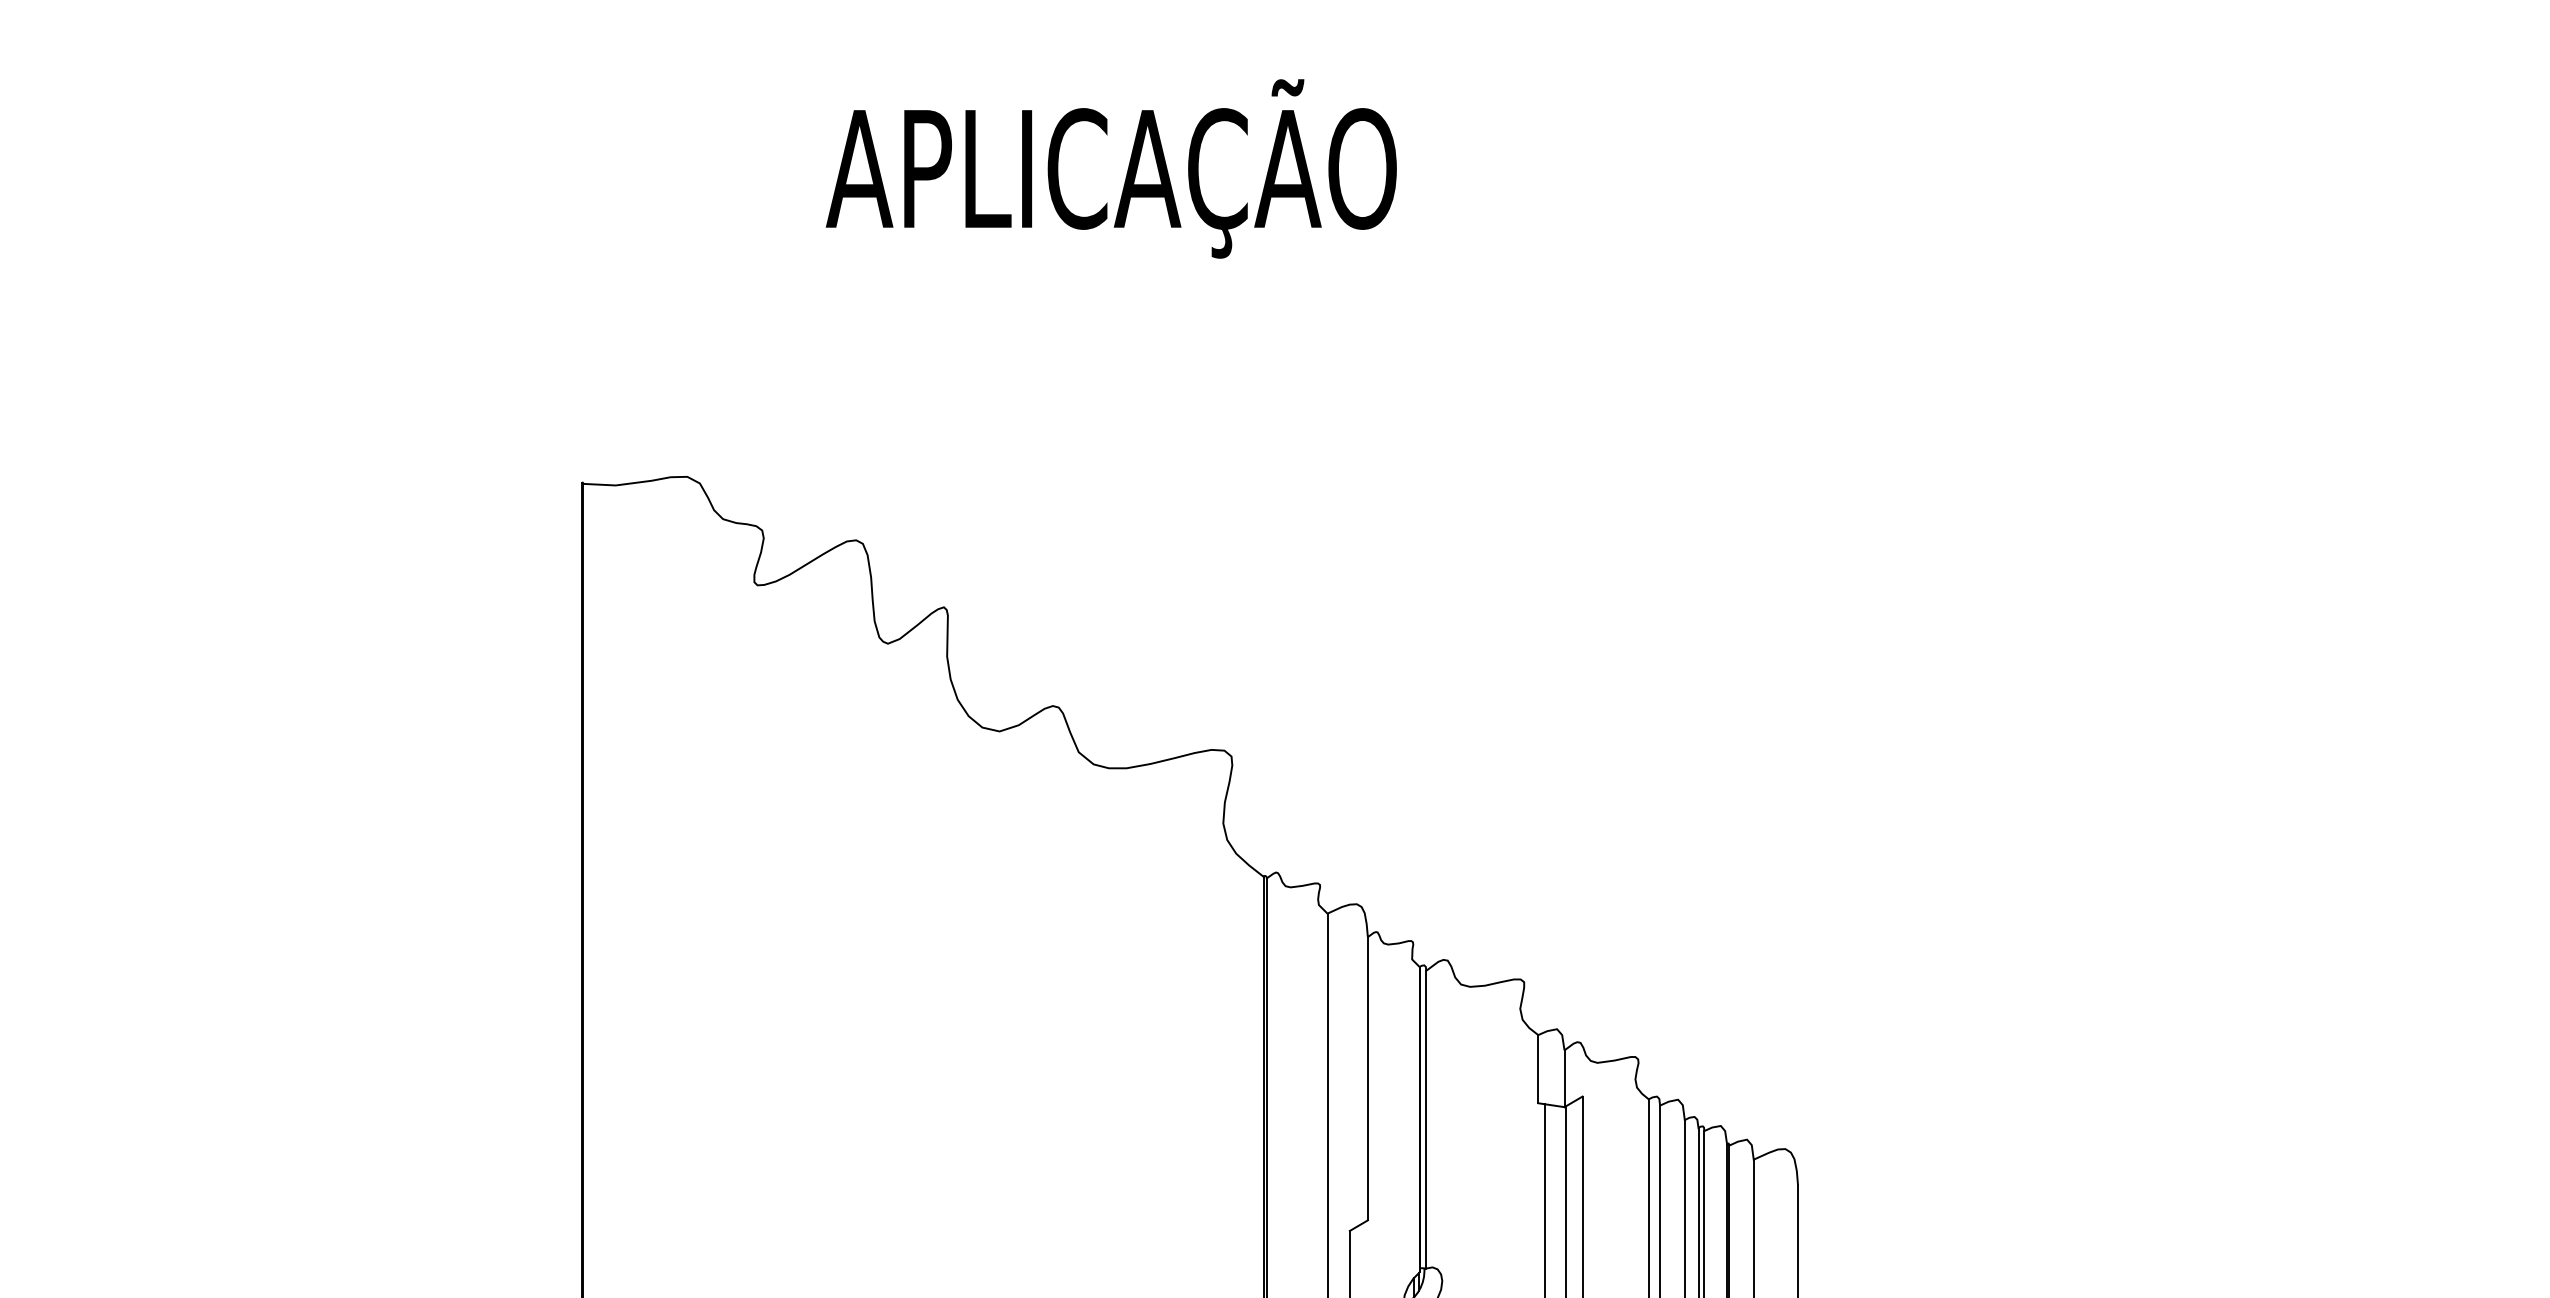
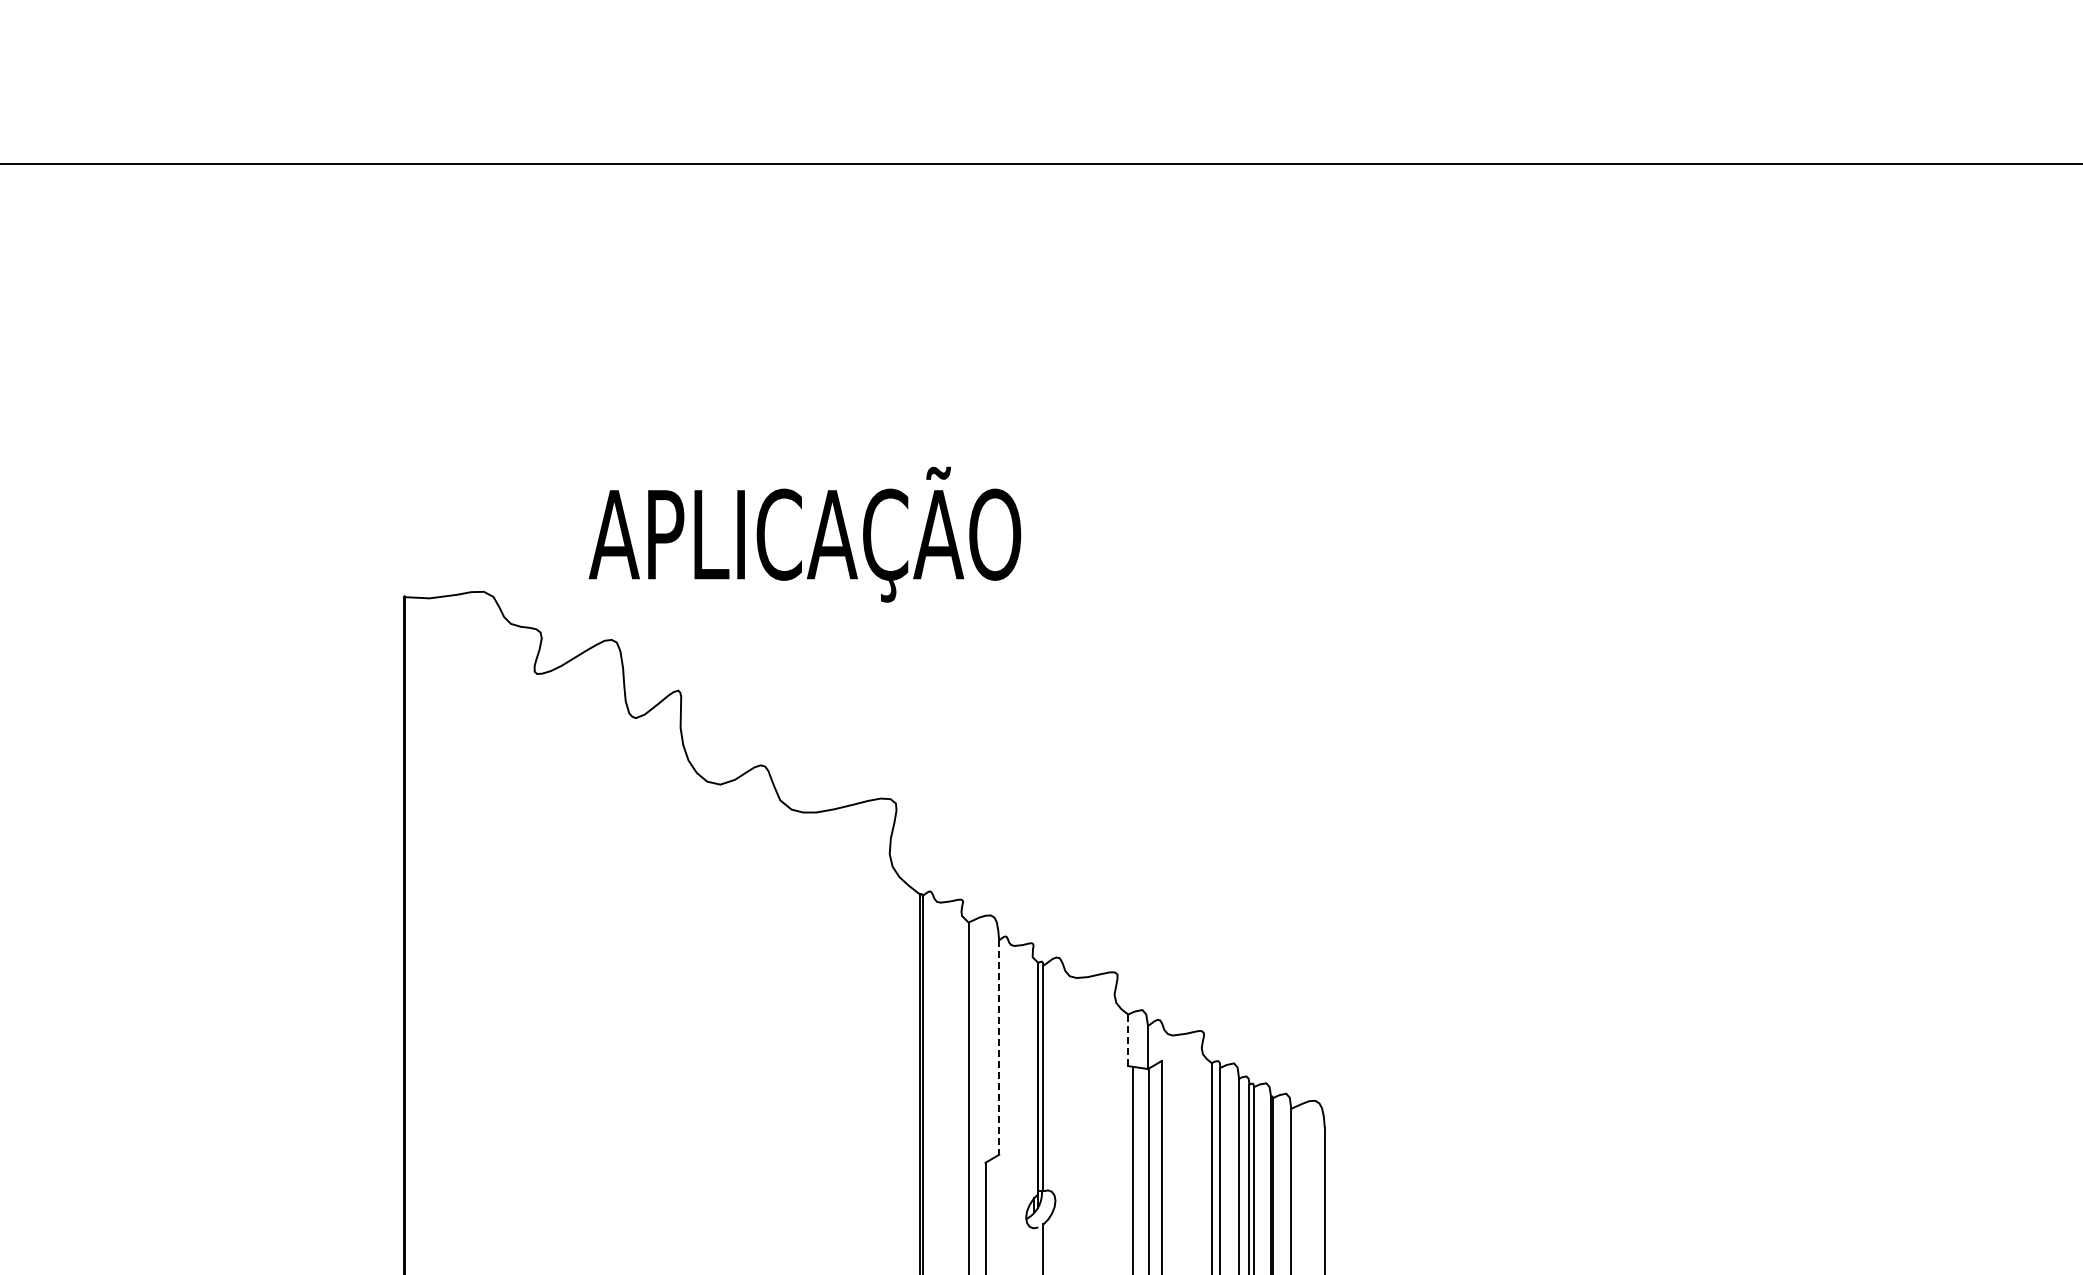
text: (1110, 168) -> (804, 534), moved
line: (1538, 1069) -> (1128, 1040), solid -> dashed
line: (1368, 1079) -> (999, 1048), solid -> dashed

